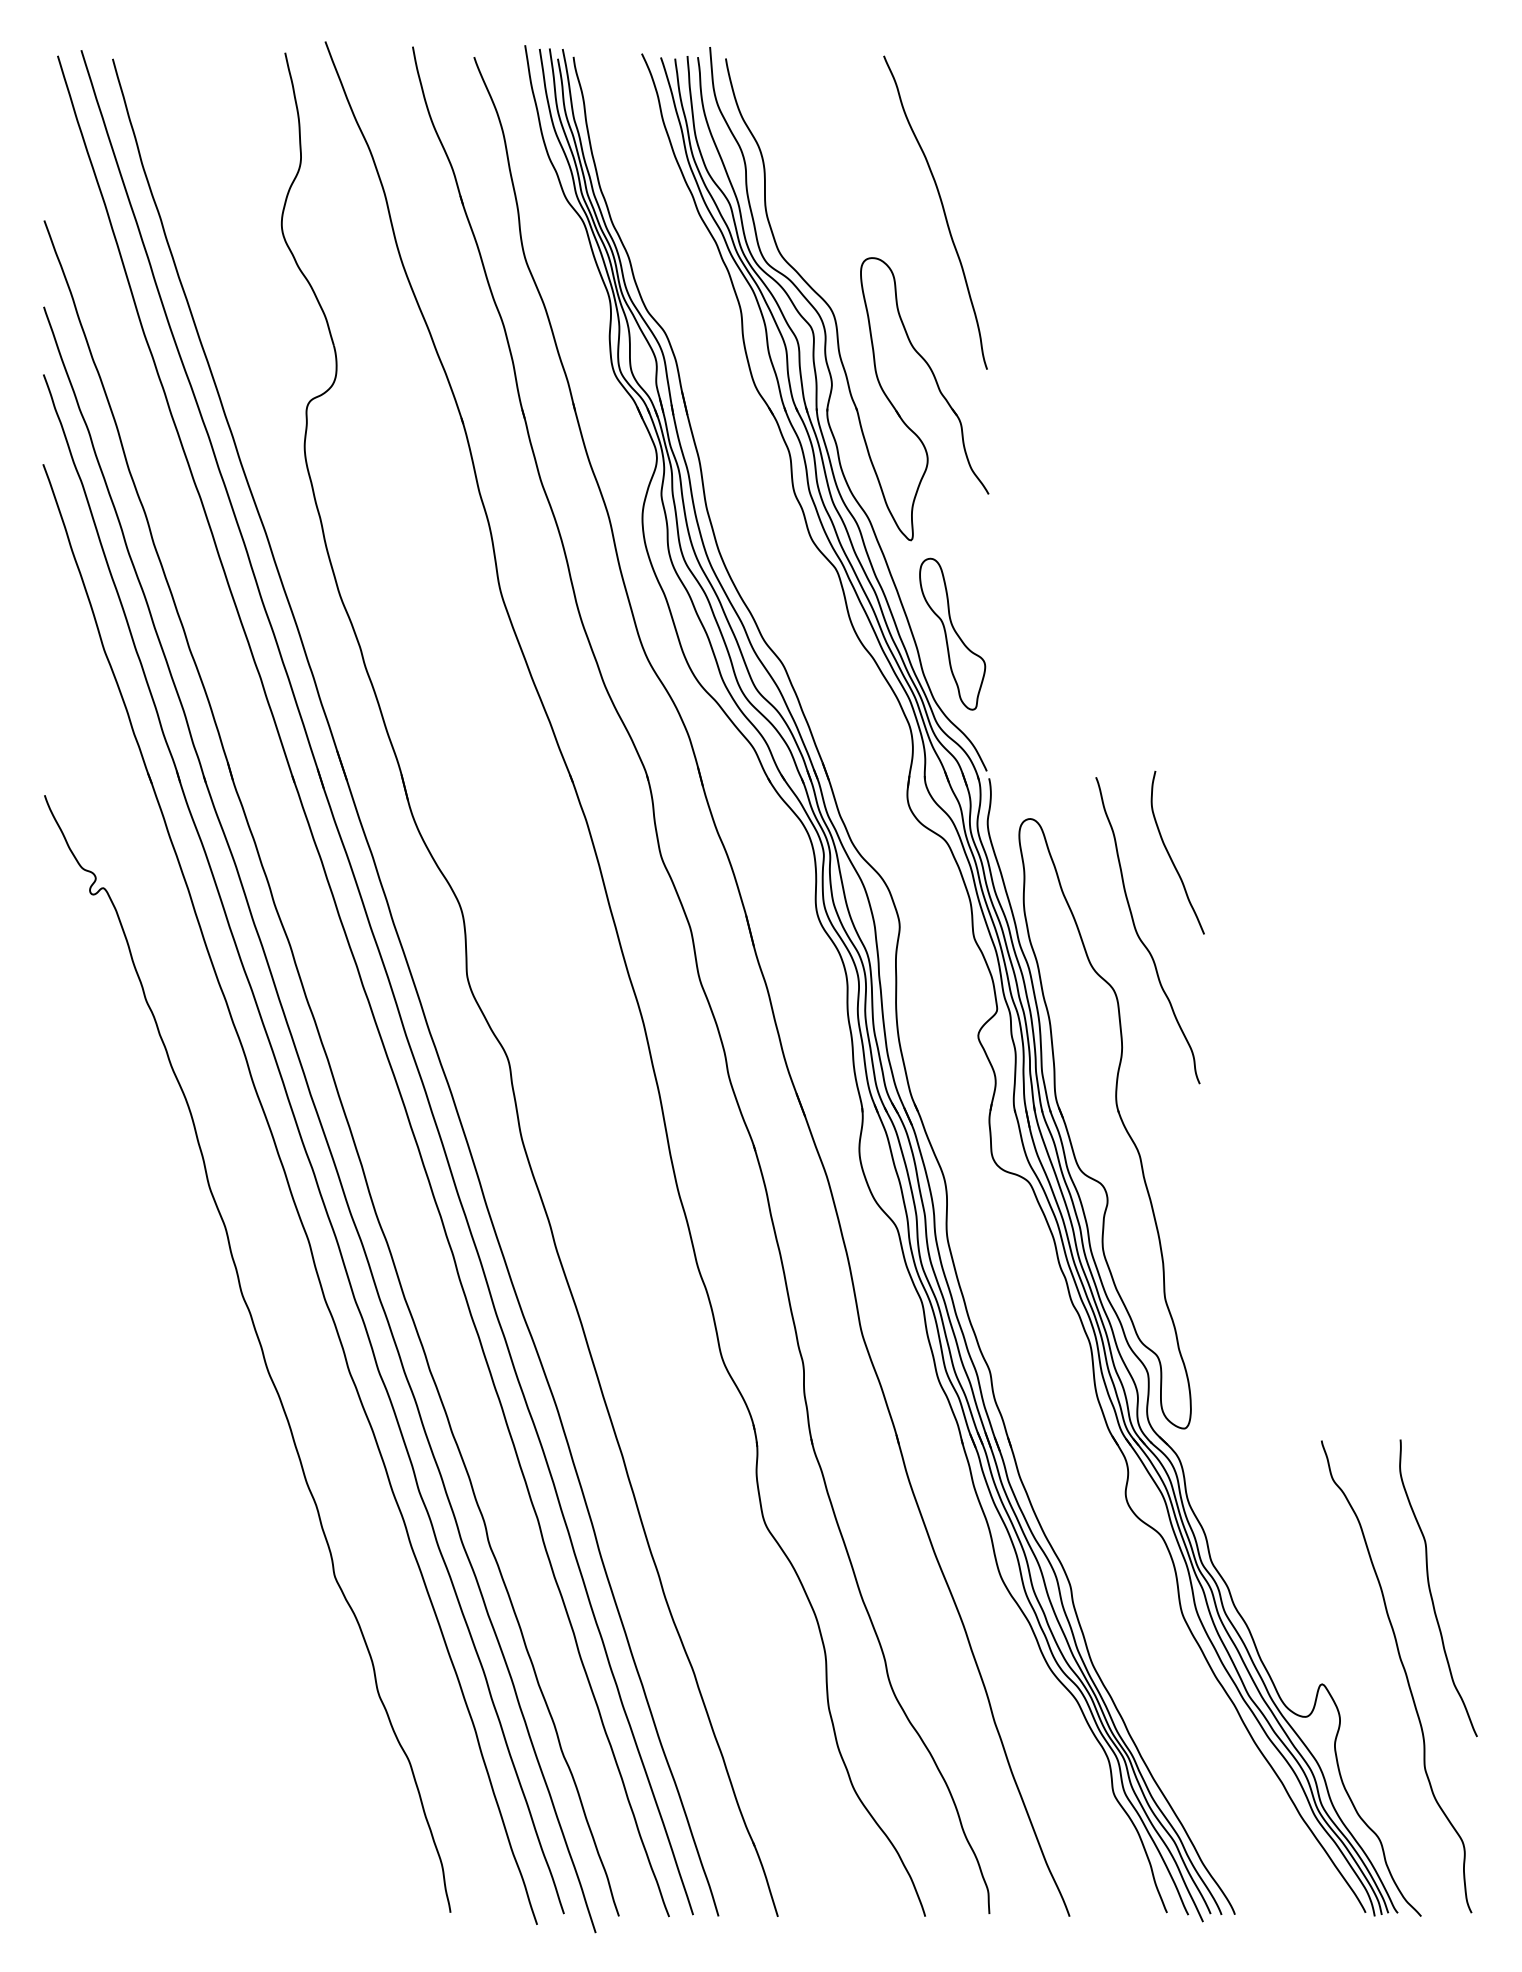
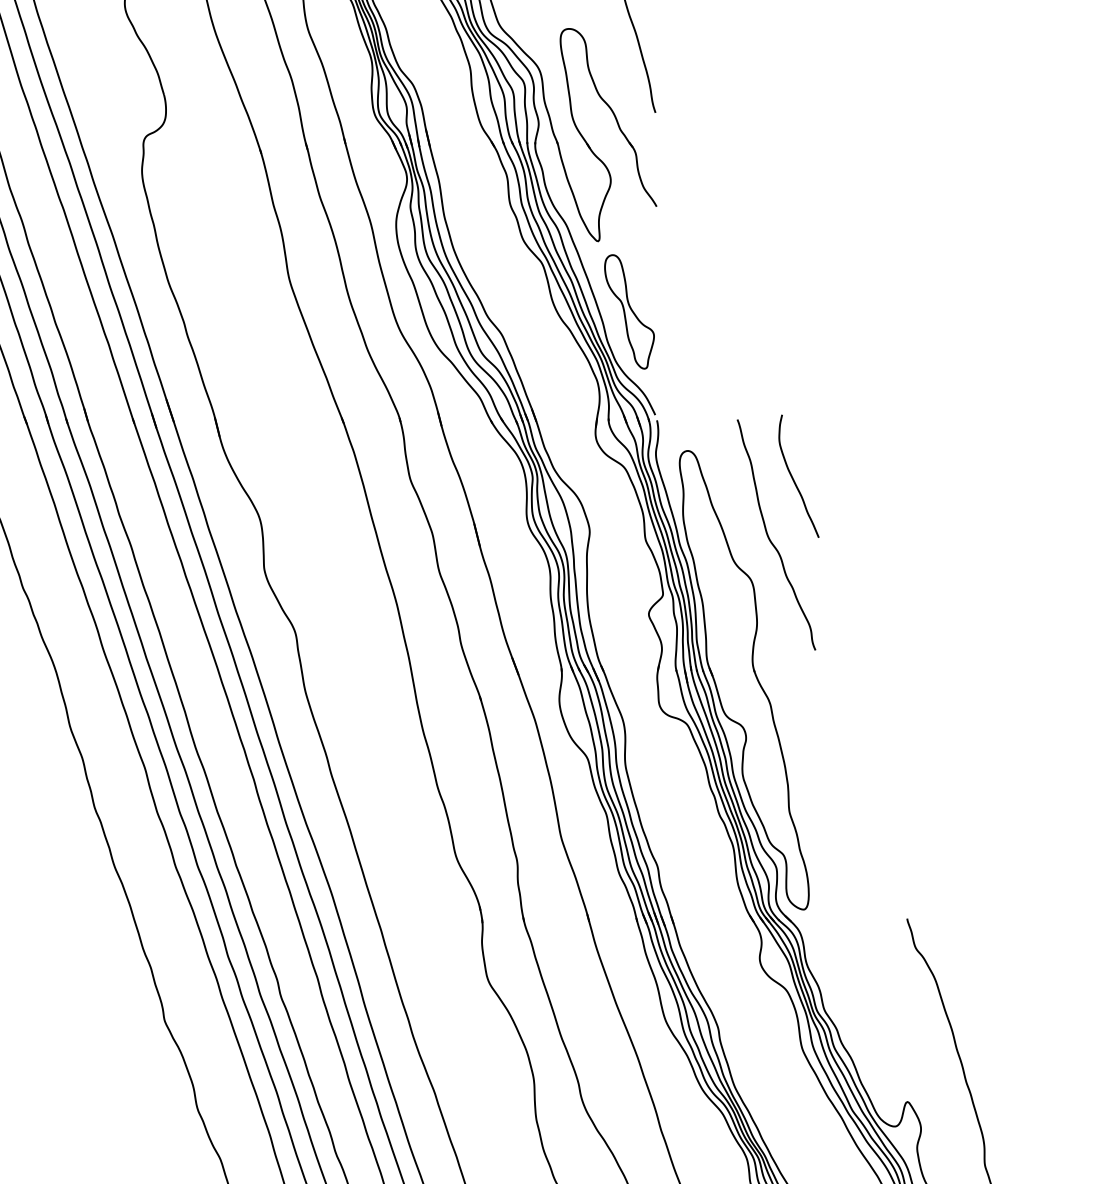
curve: (1431, 1591) -> (989, 1032), removed

